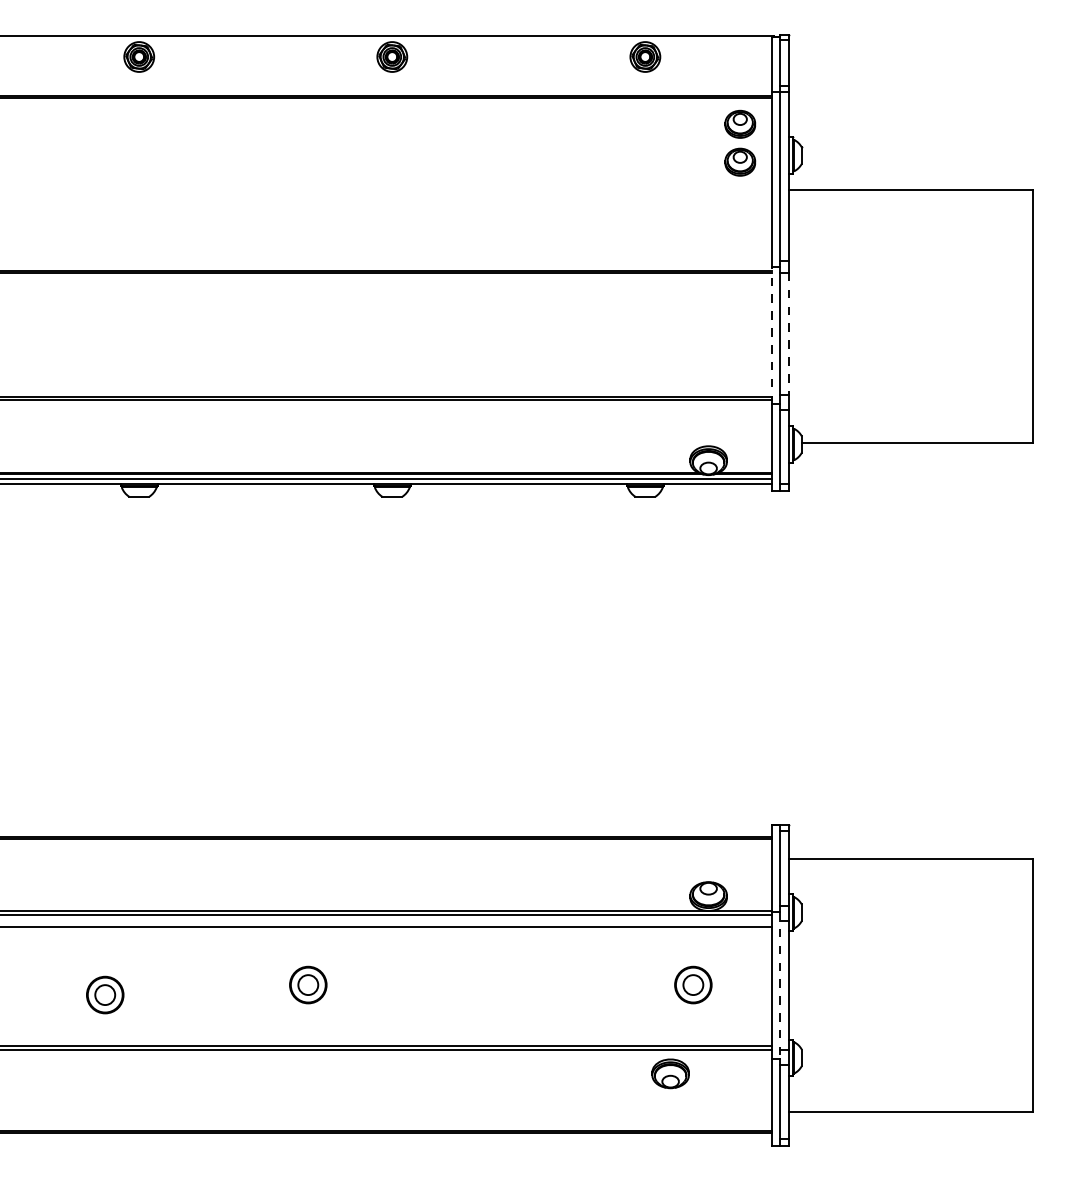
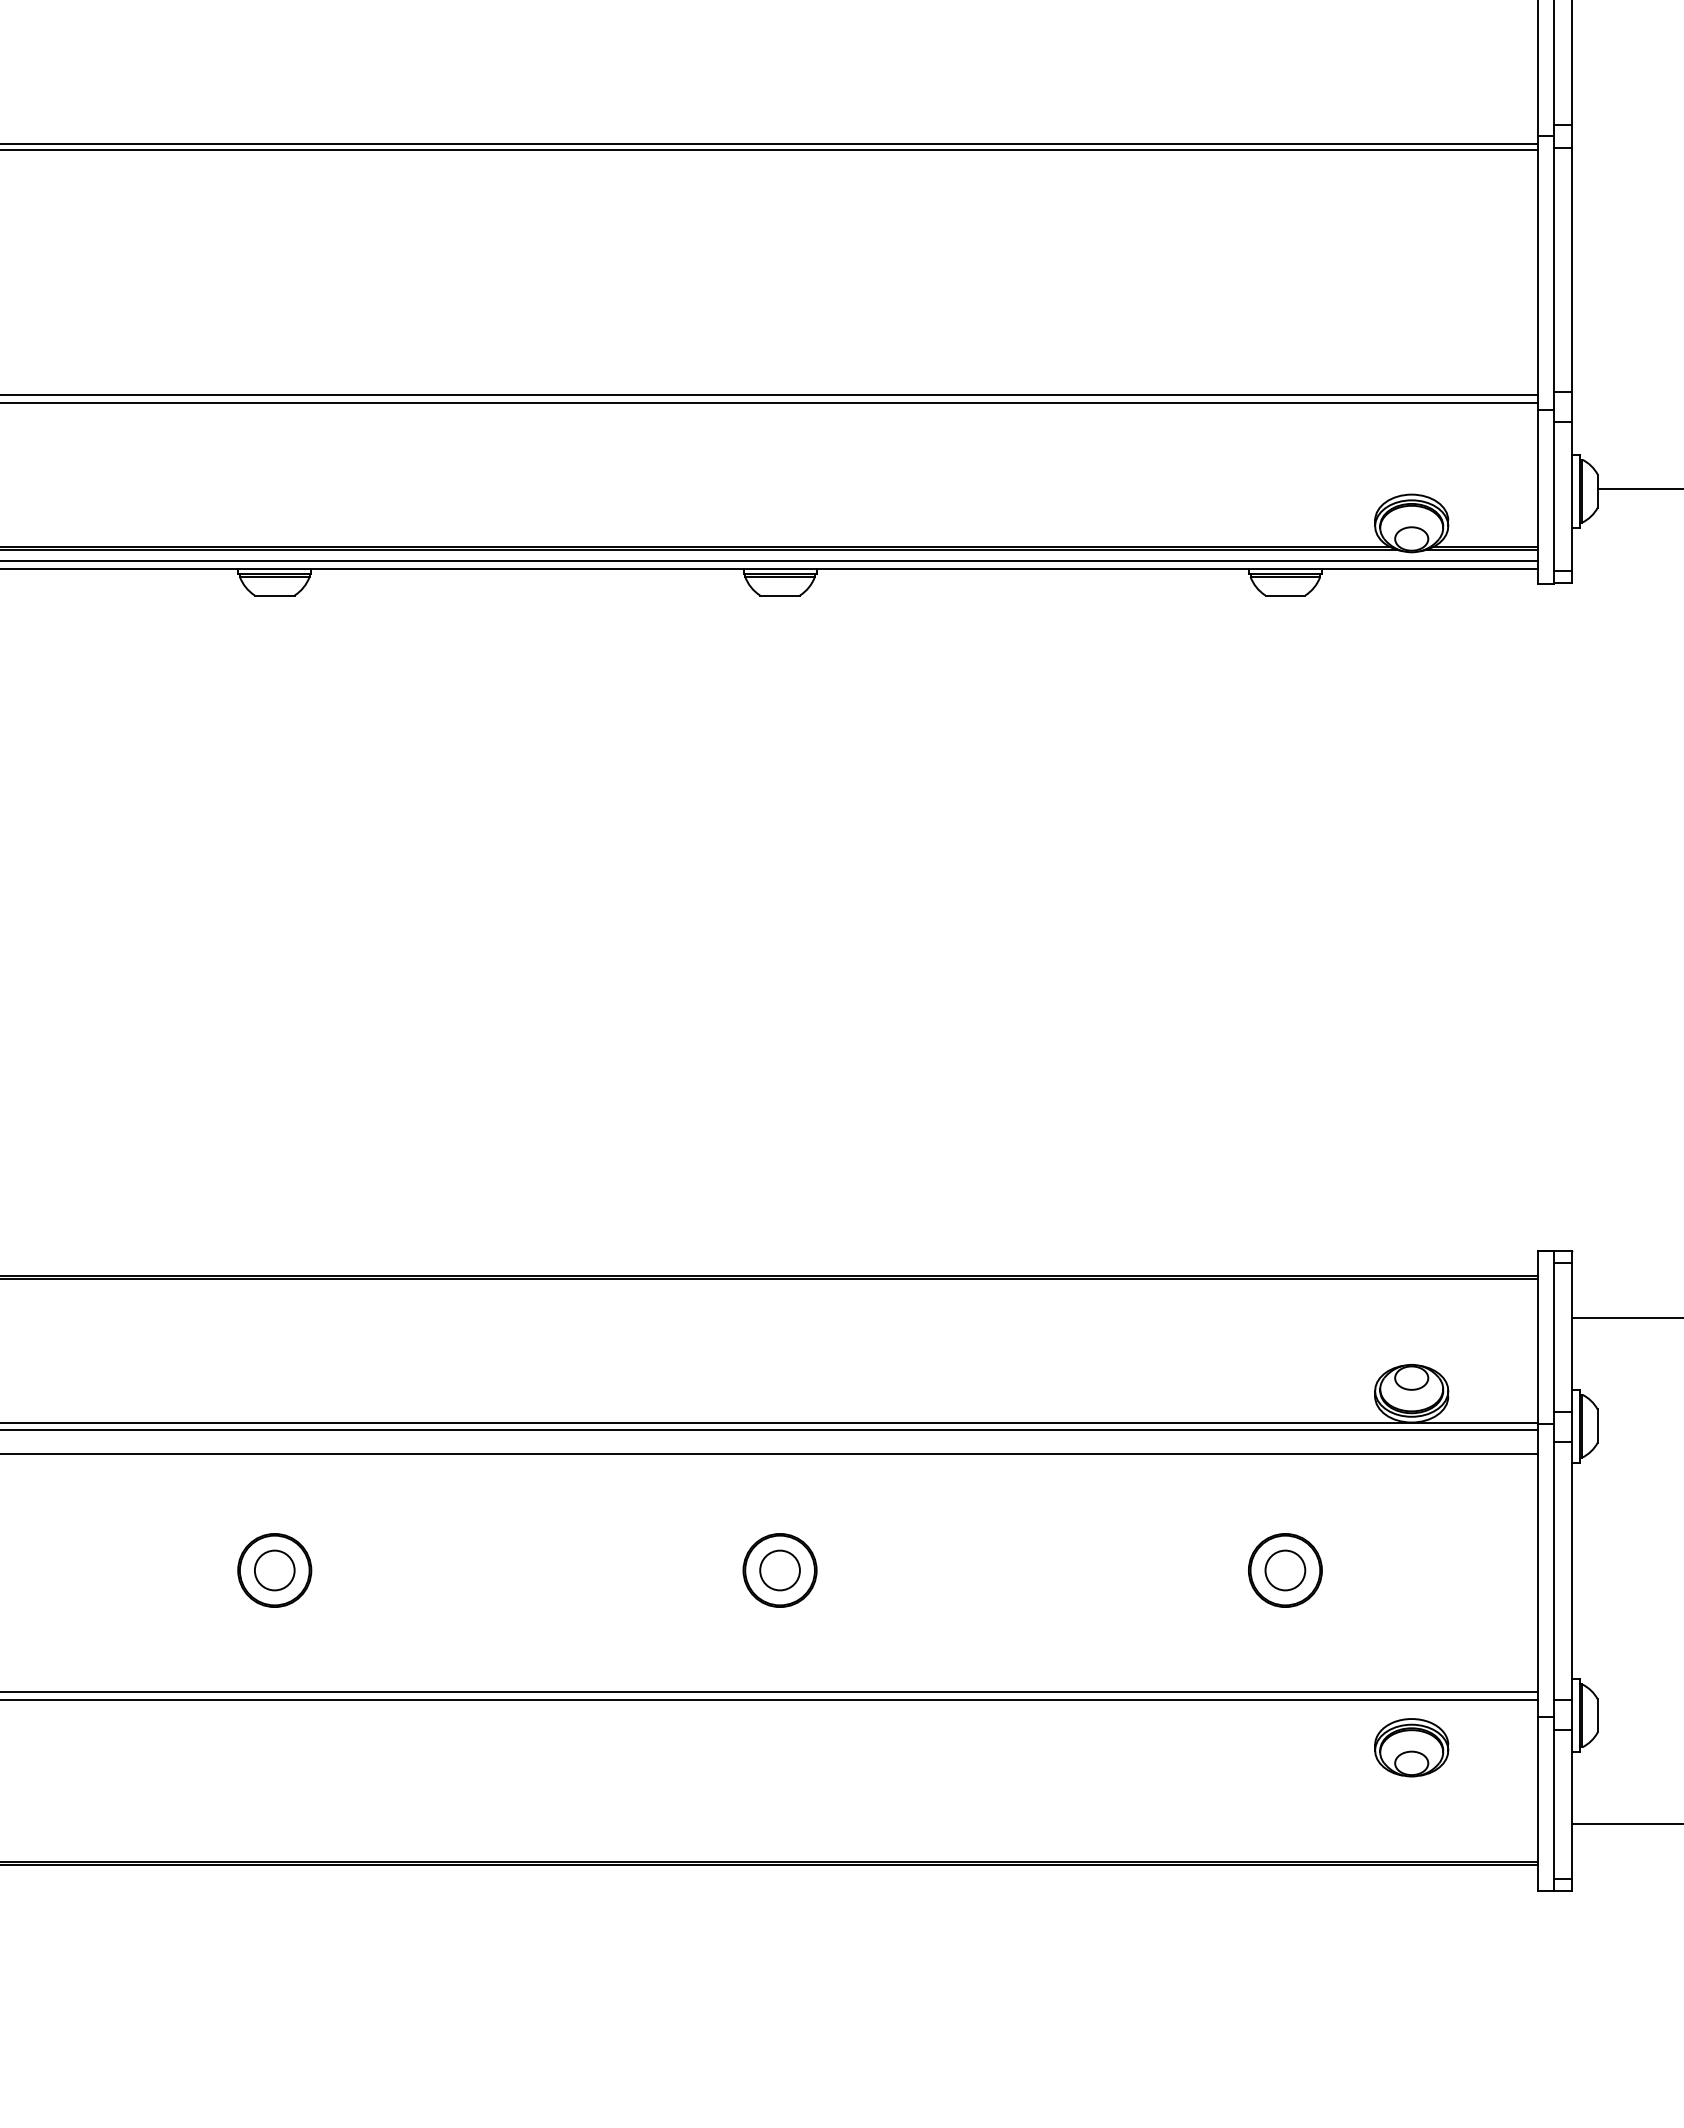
line: (788, 334) -> (1571, 271), dashed -> solid
line: (771, 335) -> (1537, 273), dashed -> solid
part: (308, 984) -> (780, 1569), moved
part: (693, 984) -> (1285, 1569), moved
line: (779, 985) -> (1553, 1571), dashed -> solid
part: (105, 994) -> (275, 1569), moved
part: (670, 1073) -> (1411, 1747), moved

